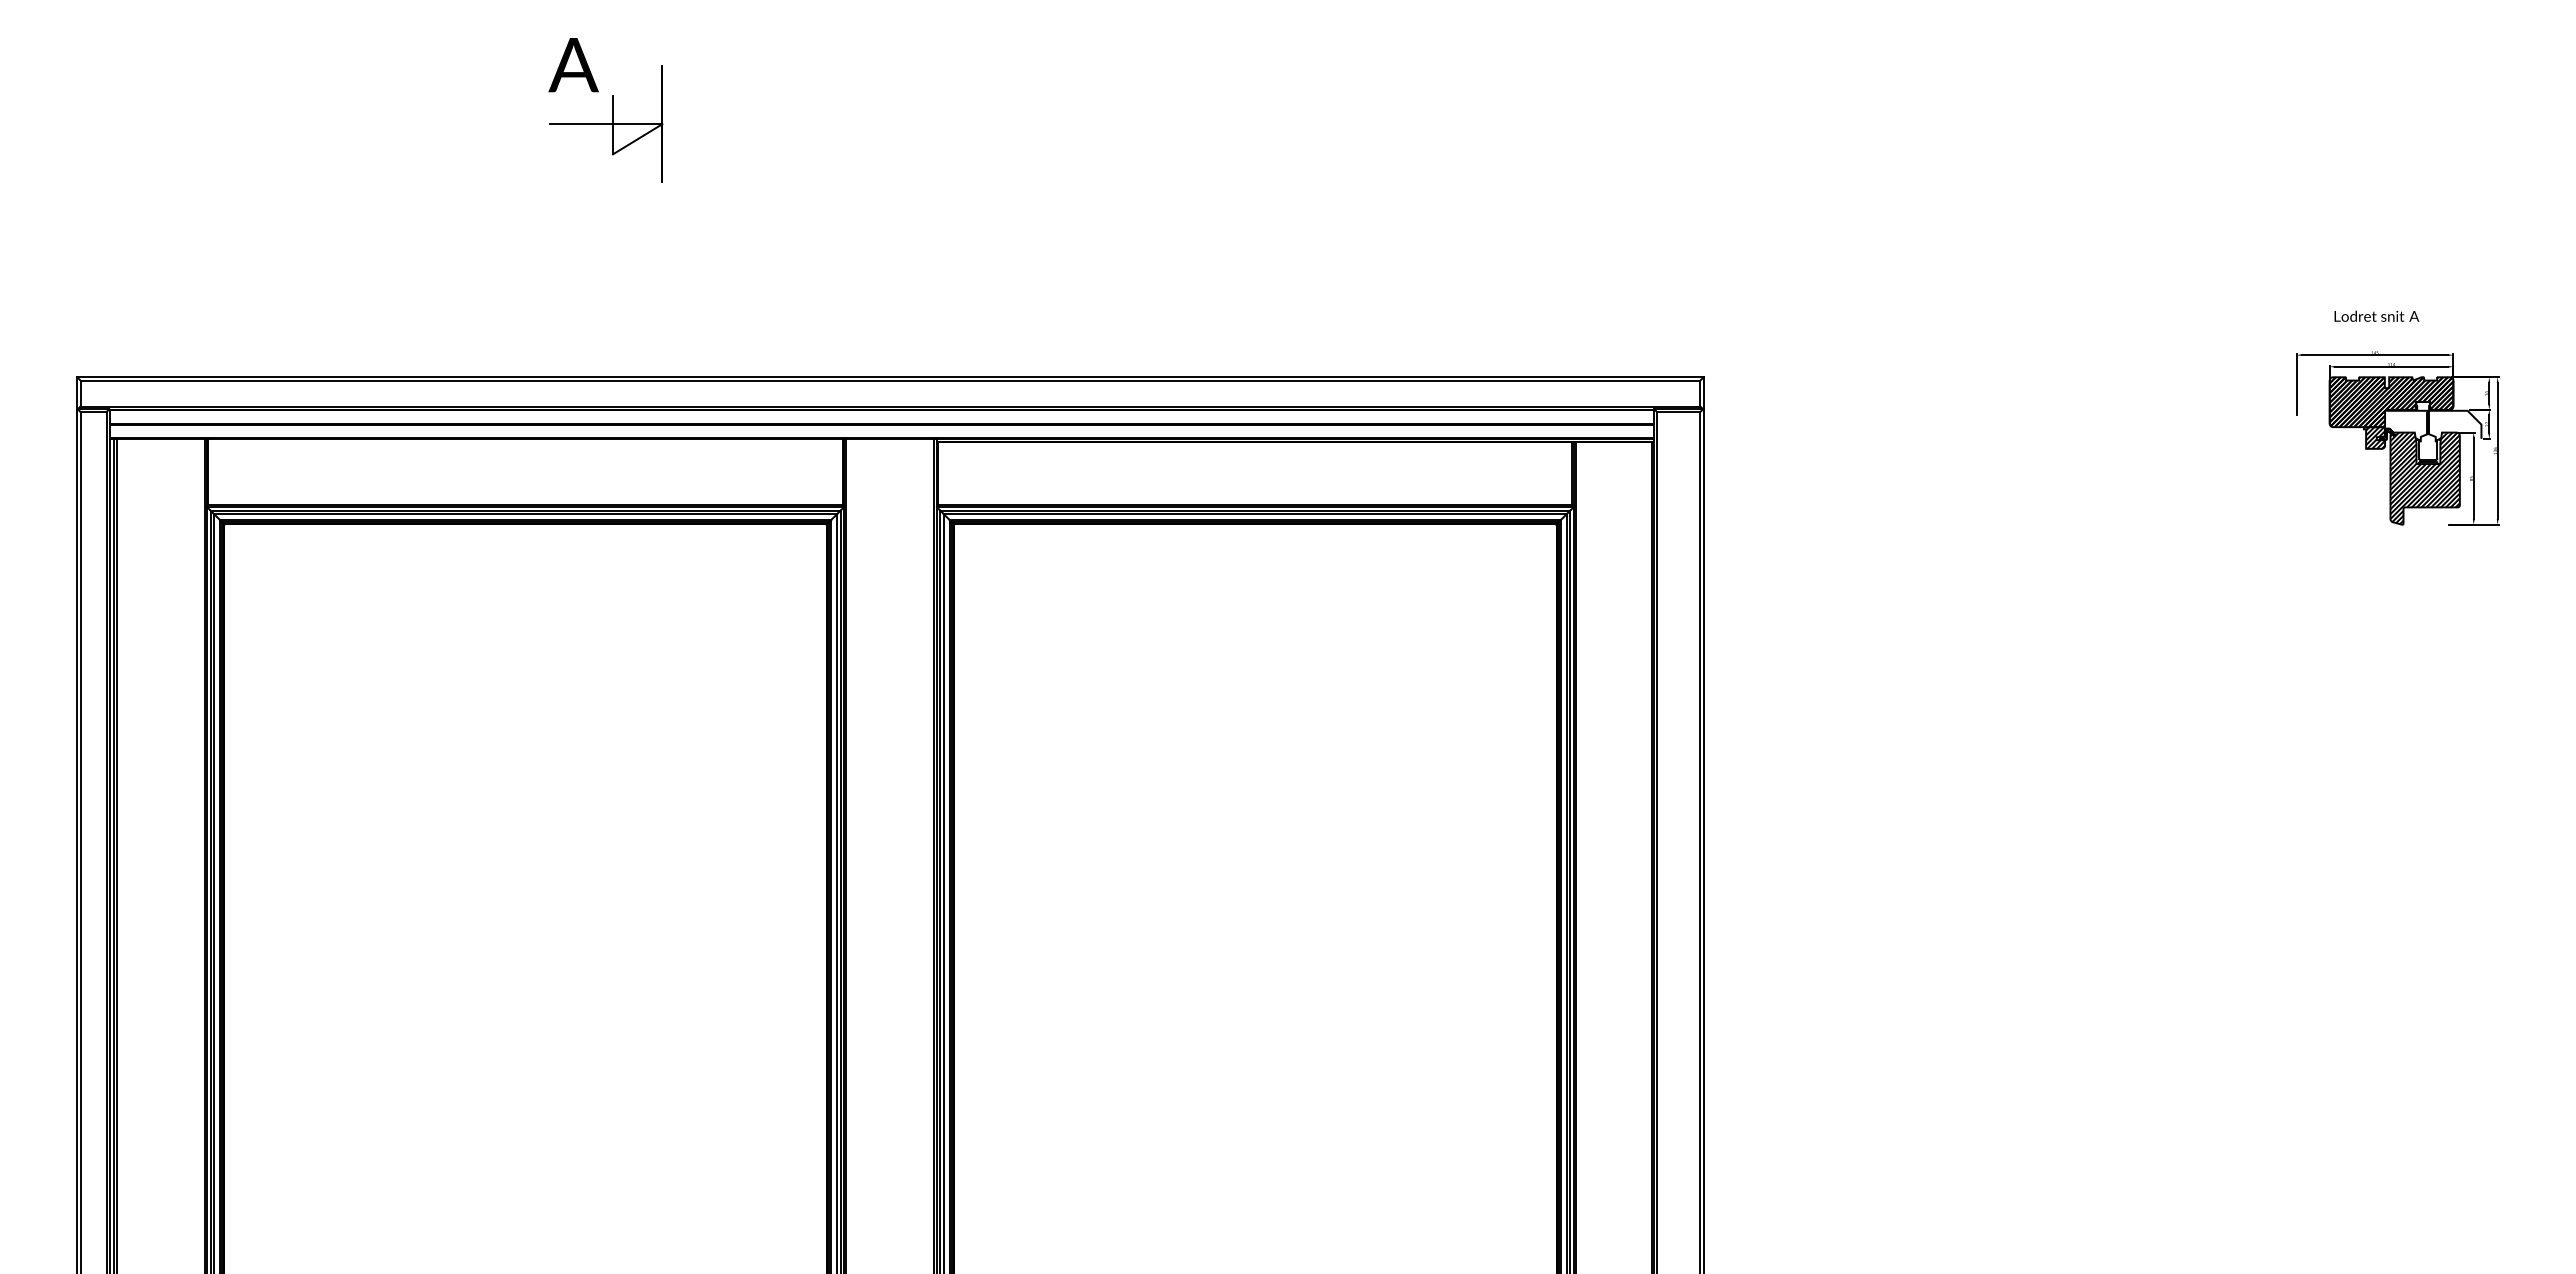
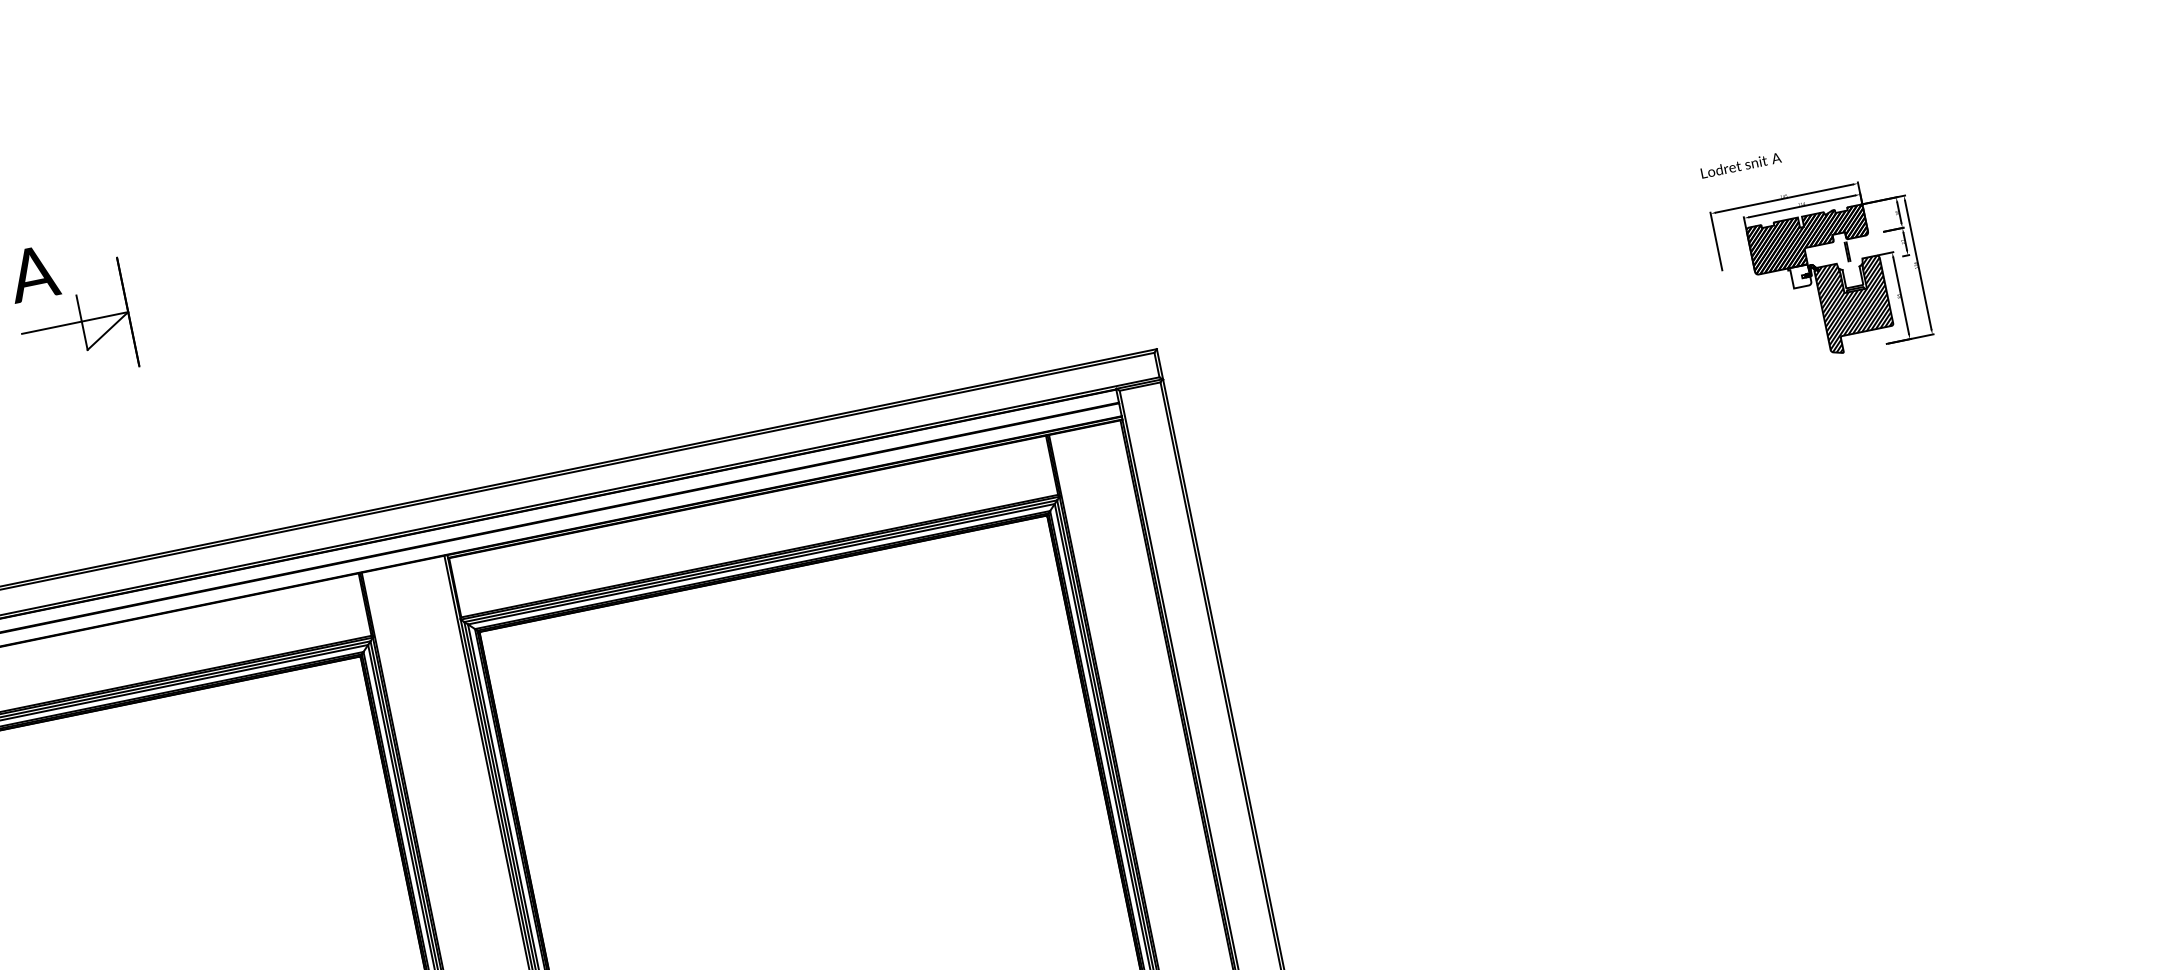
text: (2376, 315) -> (1740, 164), moved
fill: (2434, 423) -> (1853, 251), removed
hatch: (2374, 437) -> (1799, 276), removed

